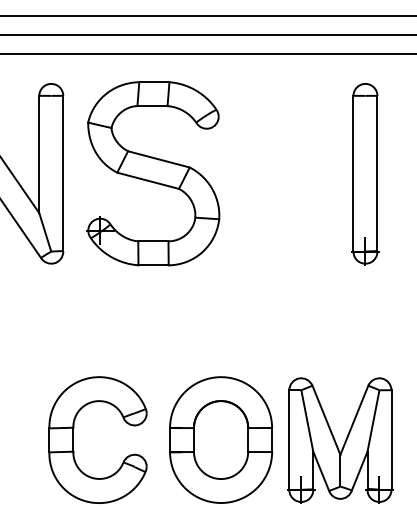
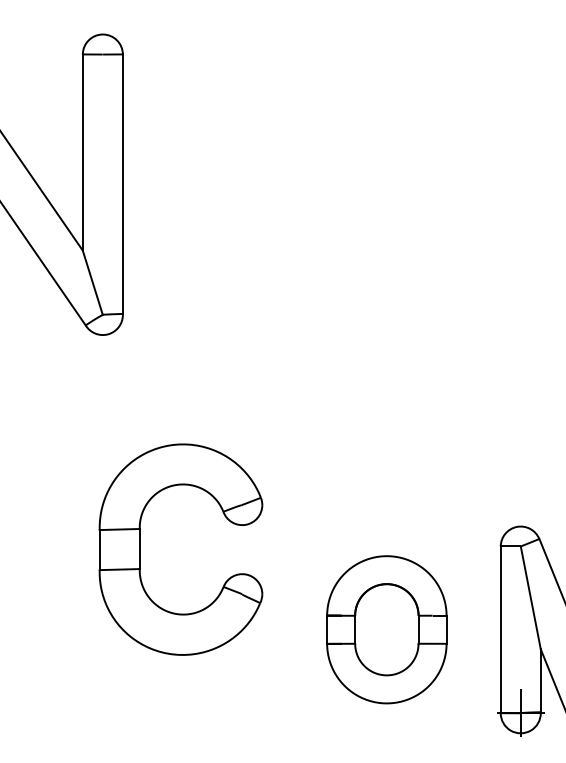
part: (153, 173) -> (273, 184), removed
part: (73, 439) -> (139, 548), moved
part: (221, 439) -> (387, 628), size x0.7

